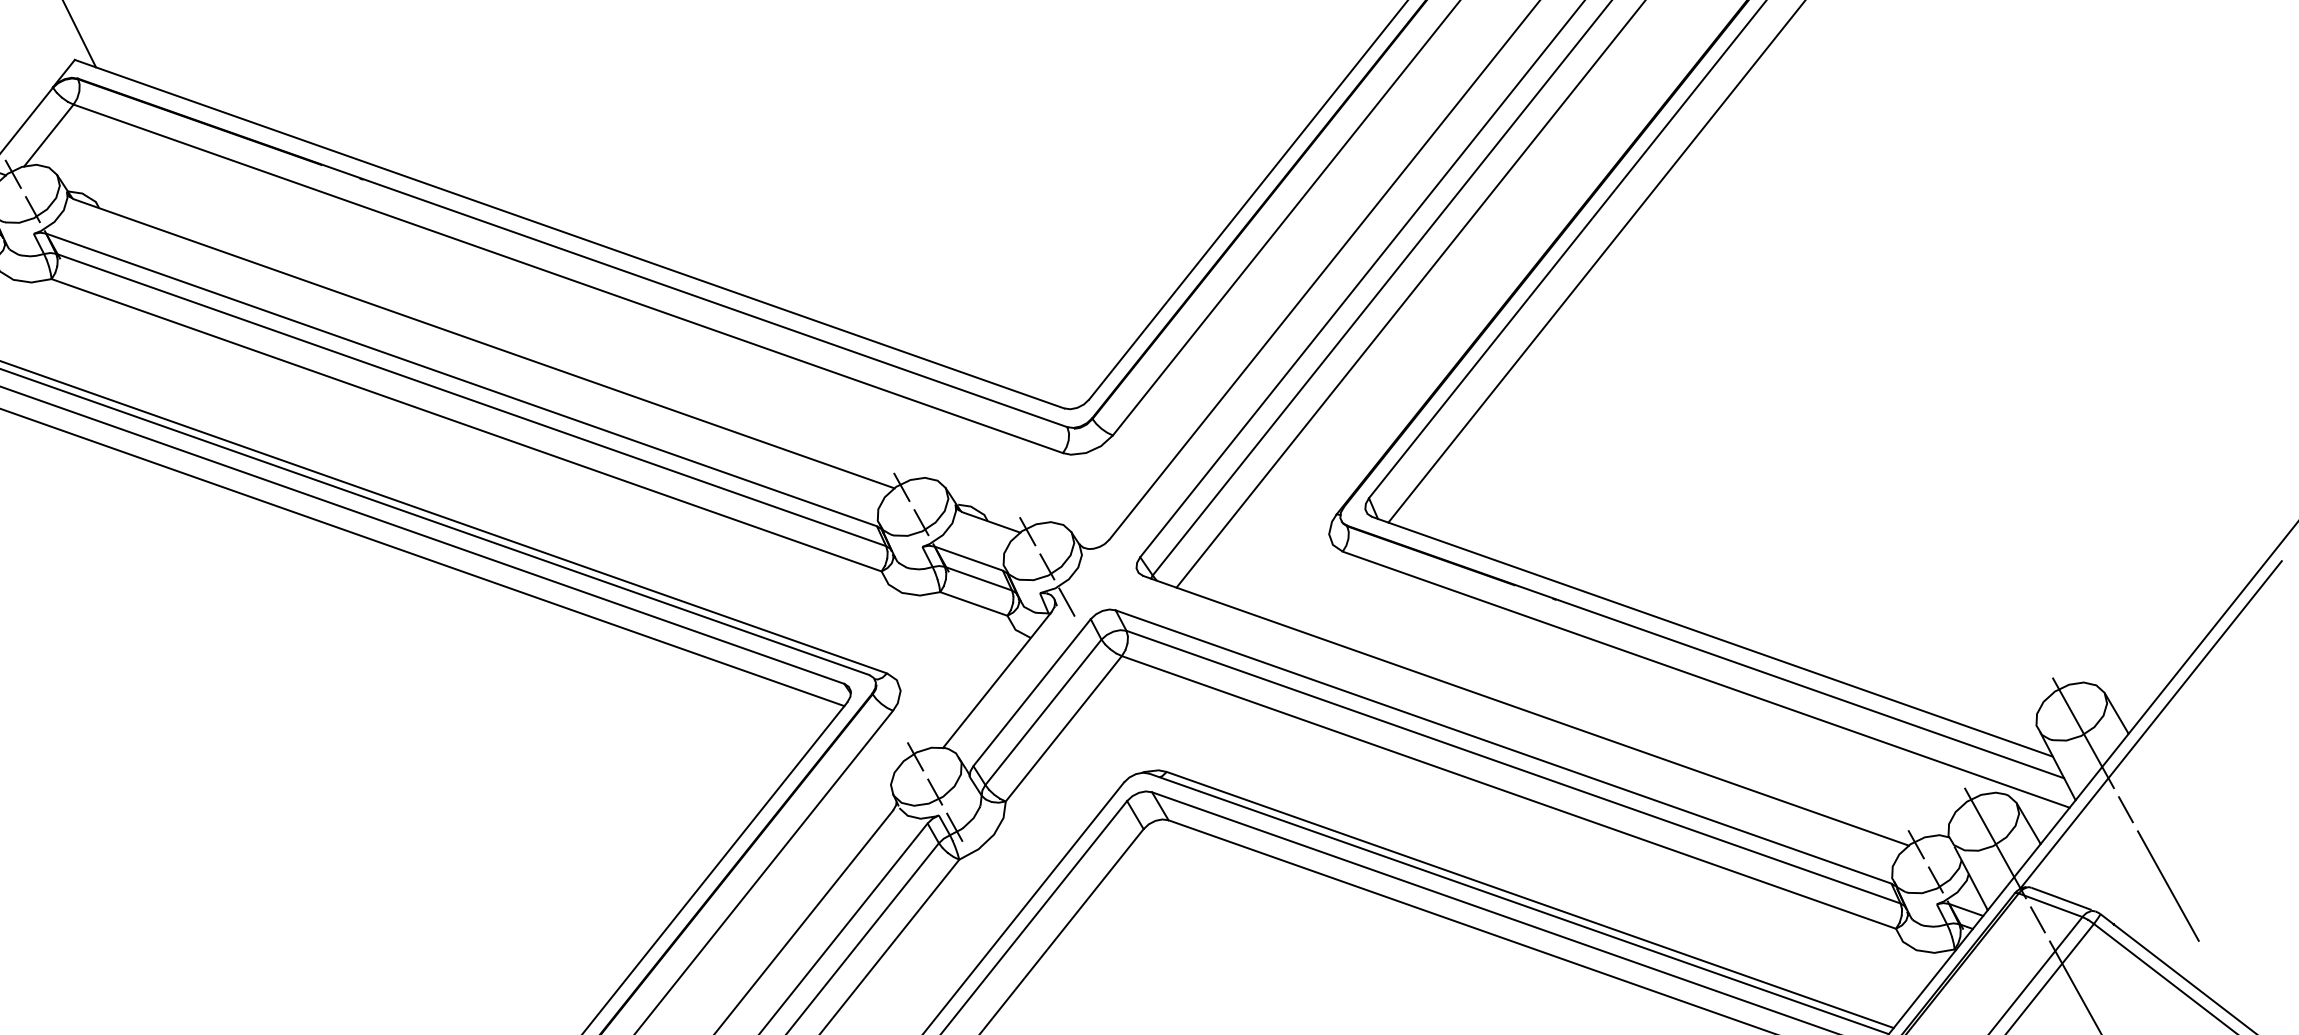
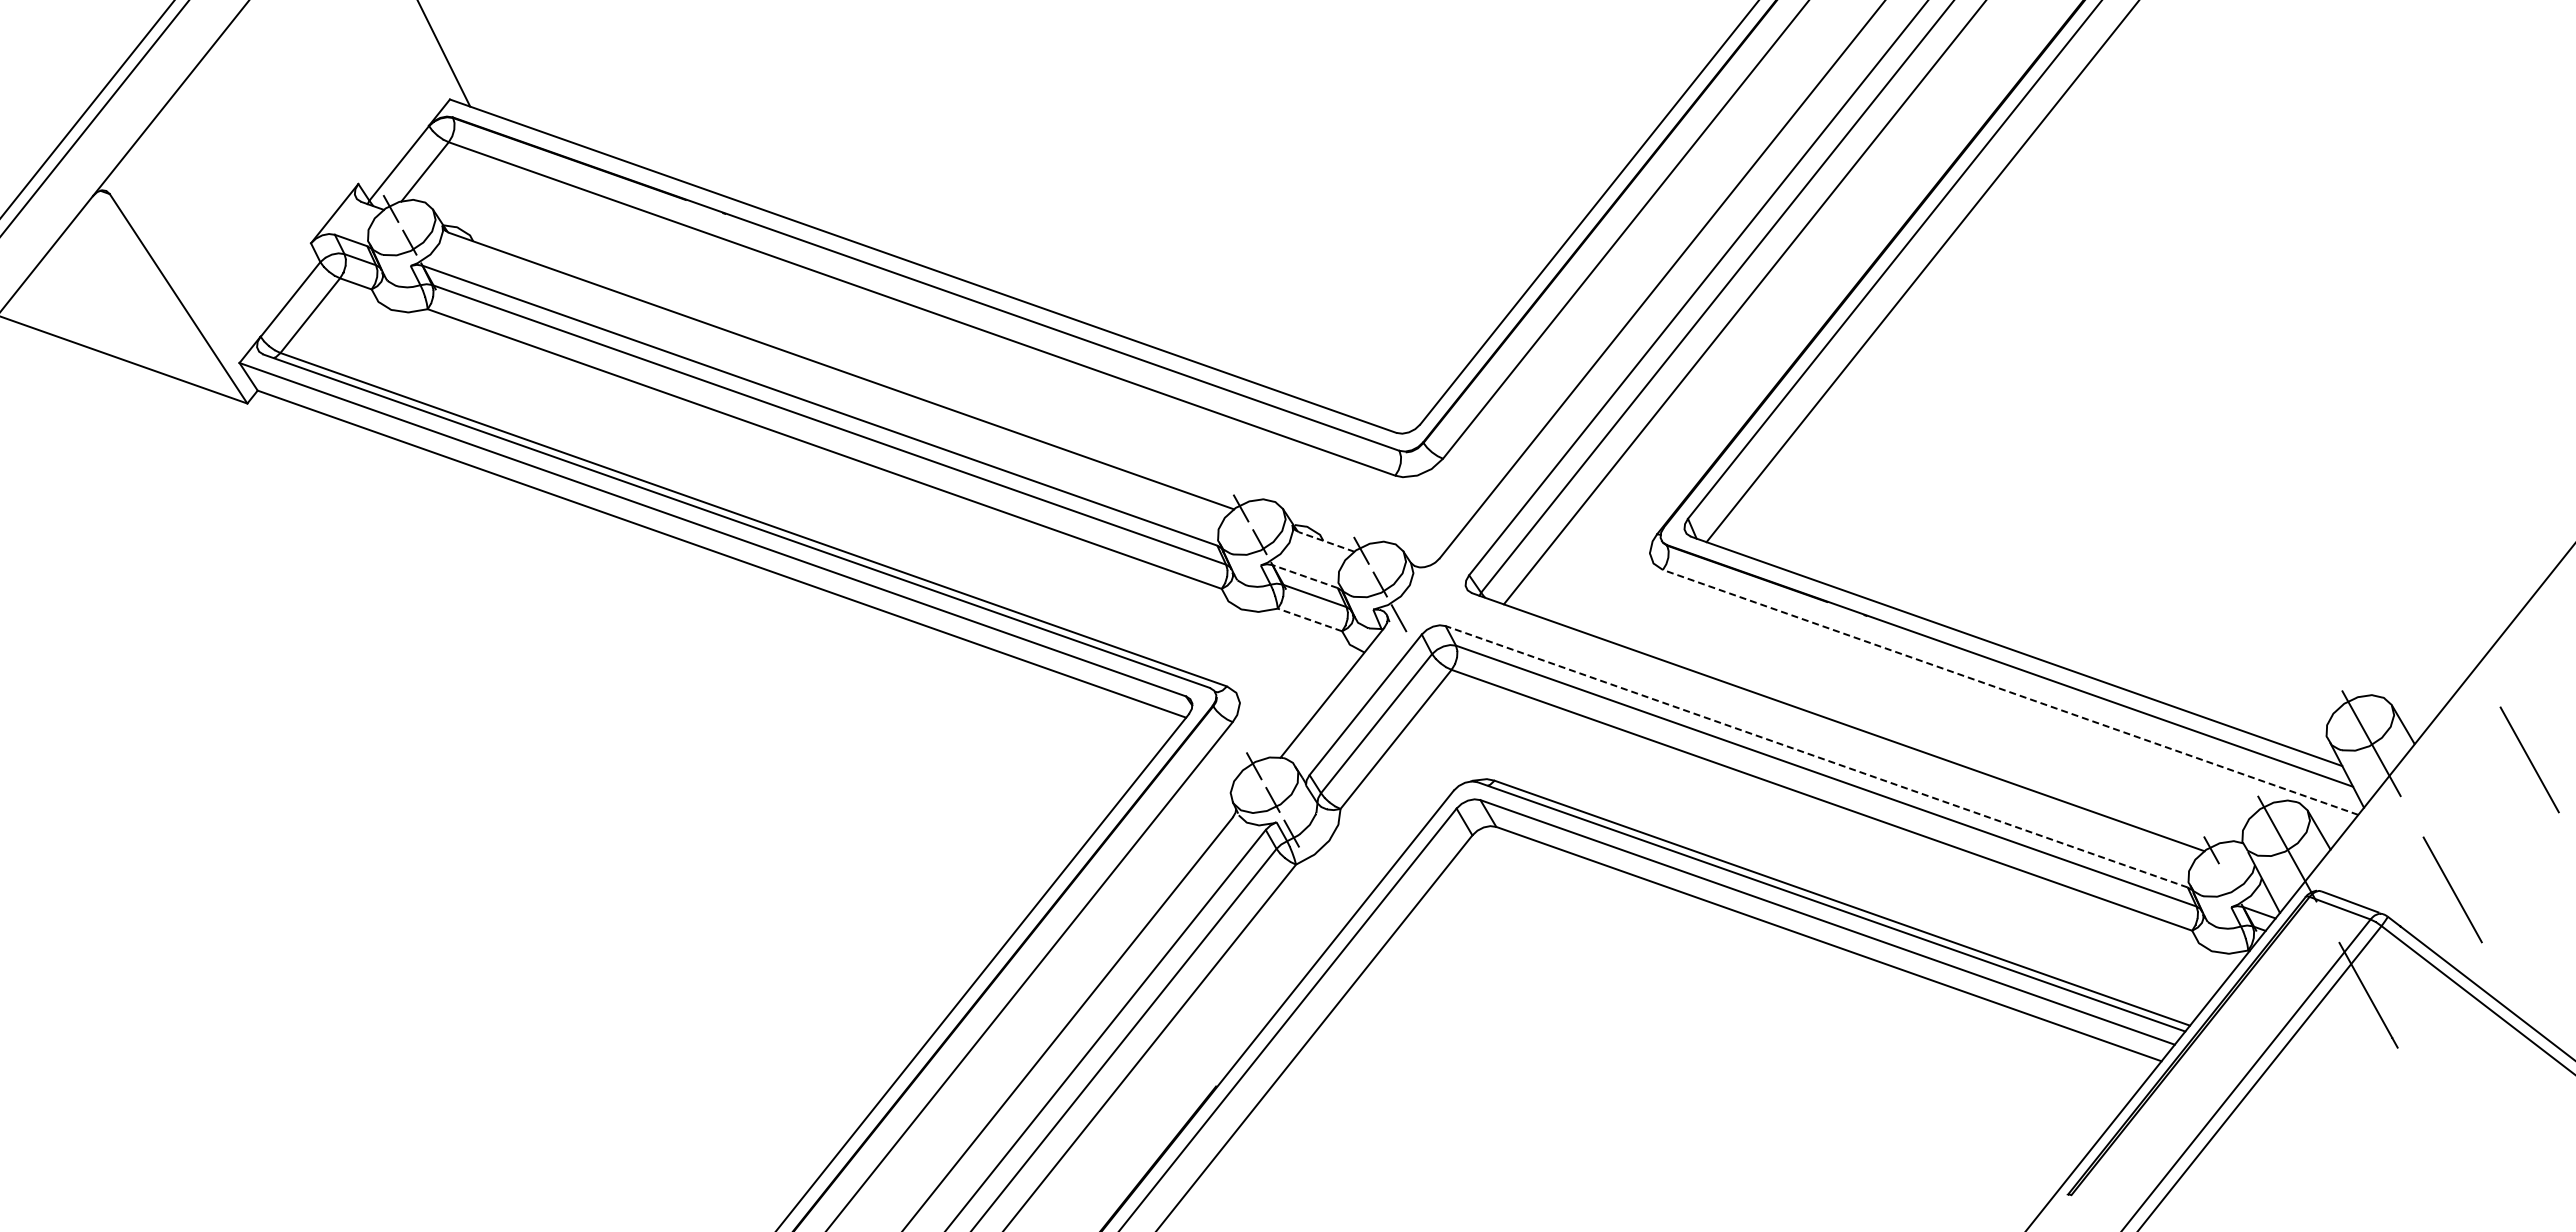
line: (991, 521) -> (1326, 541), solid -> dashed
line: (969, 558) -> (1305, 576), solid -> dashed
line: (973, 603) -> (1309, 619), solid -> dashed
line: (1706, 679) -> (2010, 692), solid -> dashed
line: (2150, 724) -> (2435, 735), removed
line: (1503, 746) -> (1816, 756), solid -> dashed
line: (2248, 749) -> (2529, 759), added
line: (2125, 809) -> (2411, 816), removed
line: (1935, 879) -> (2229, 883), removed
line: (2037, 920) -> (2327, 922), removed

